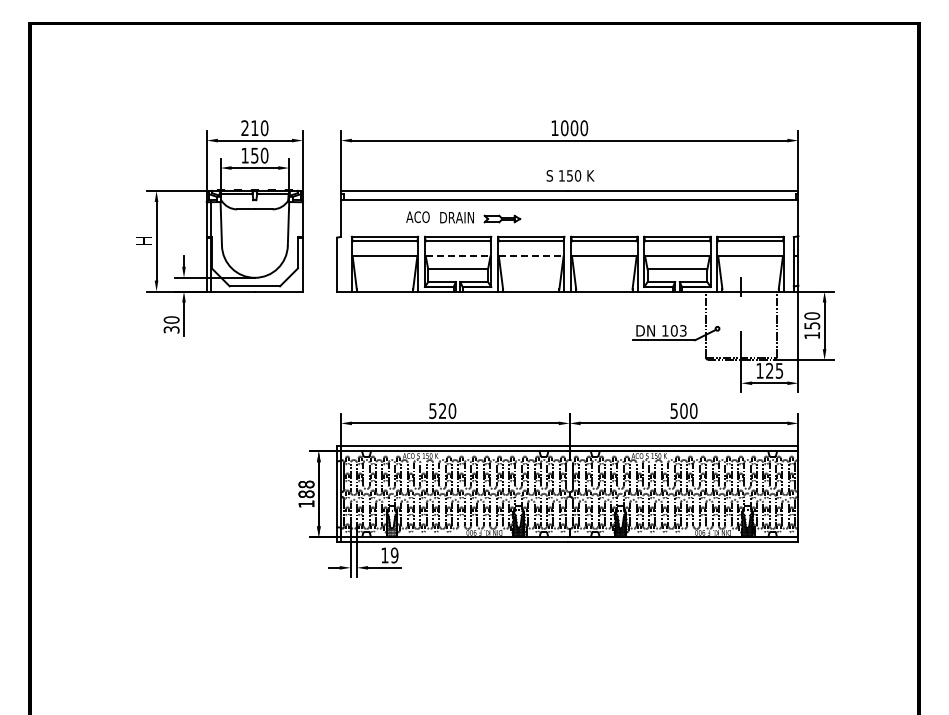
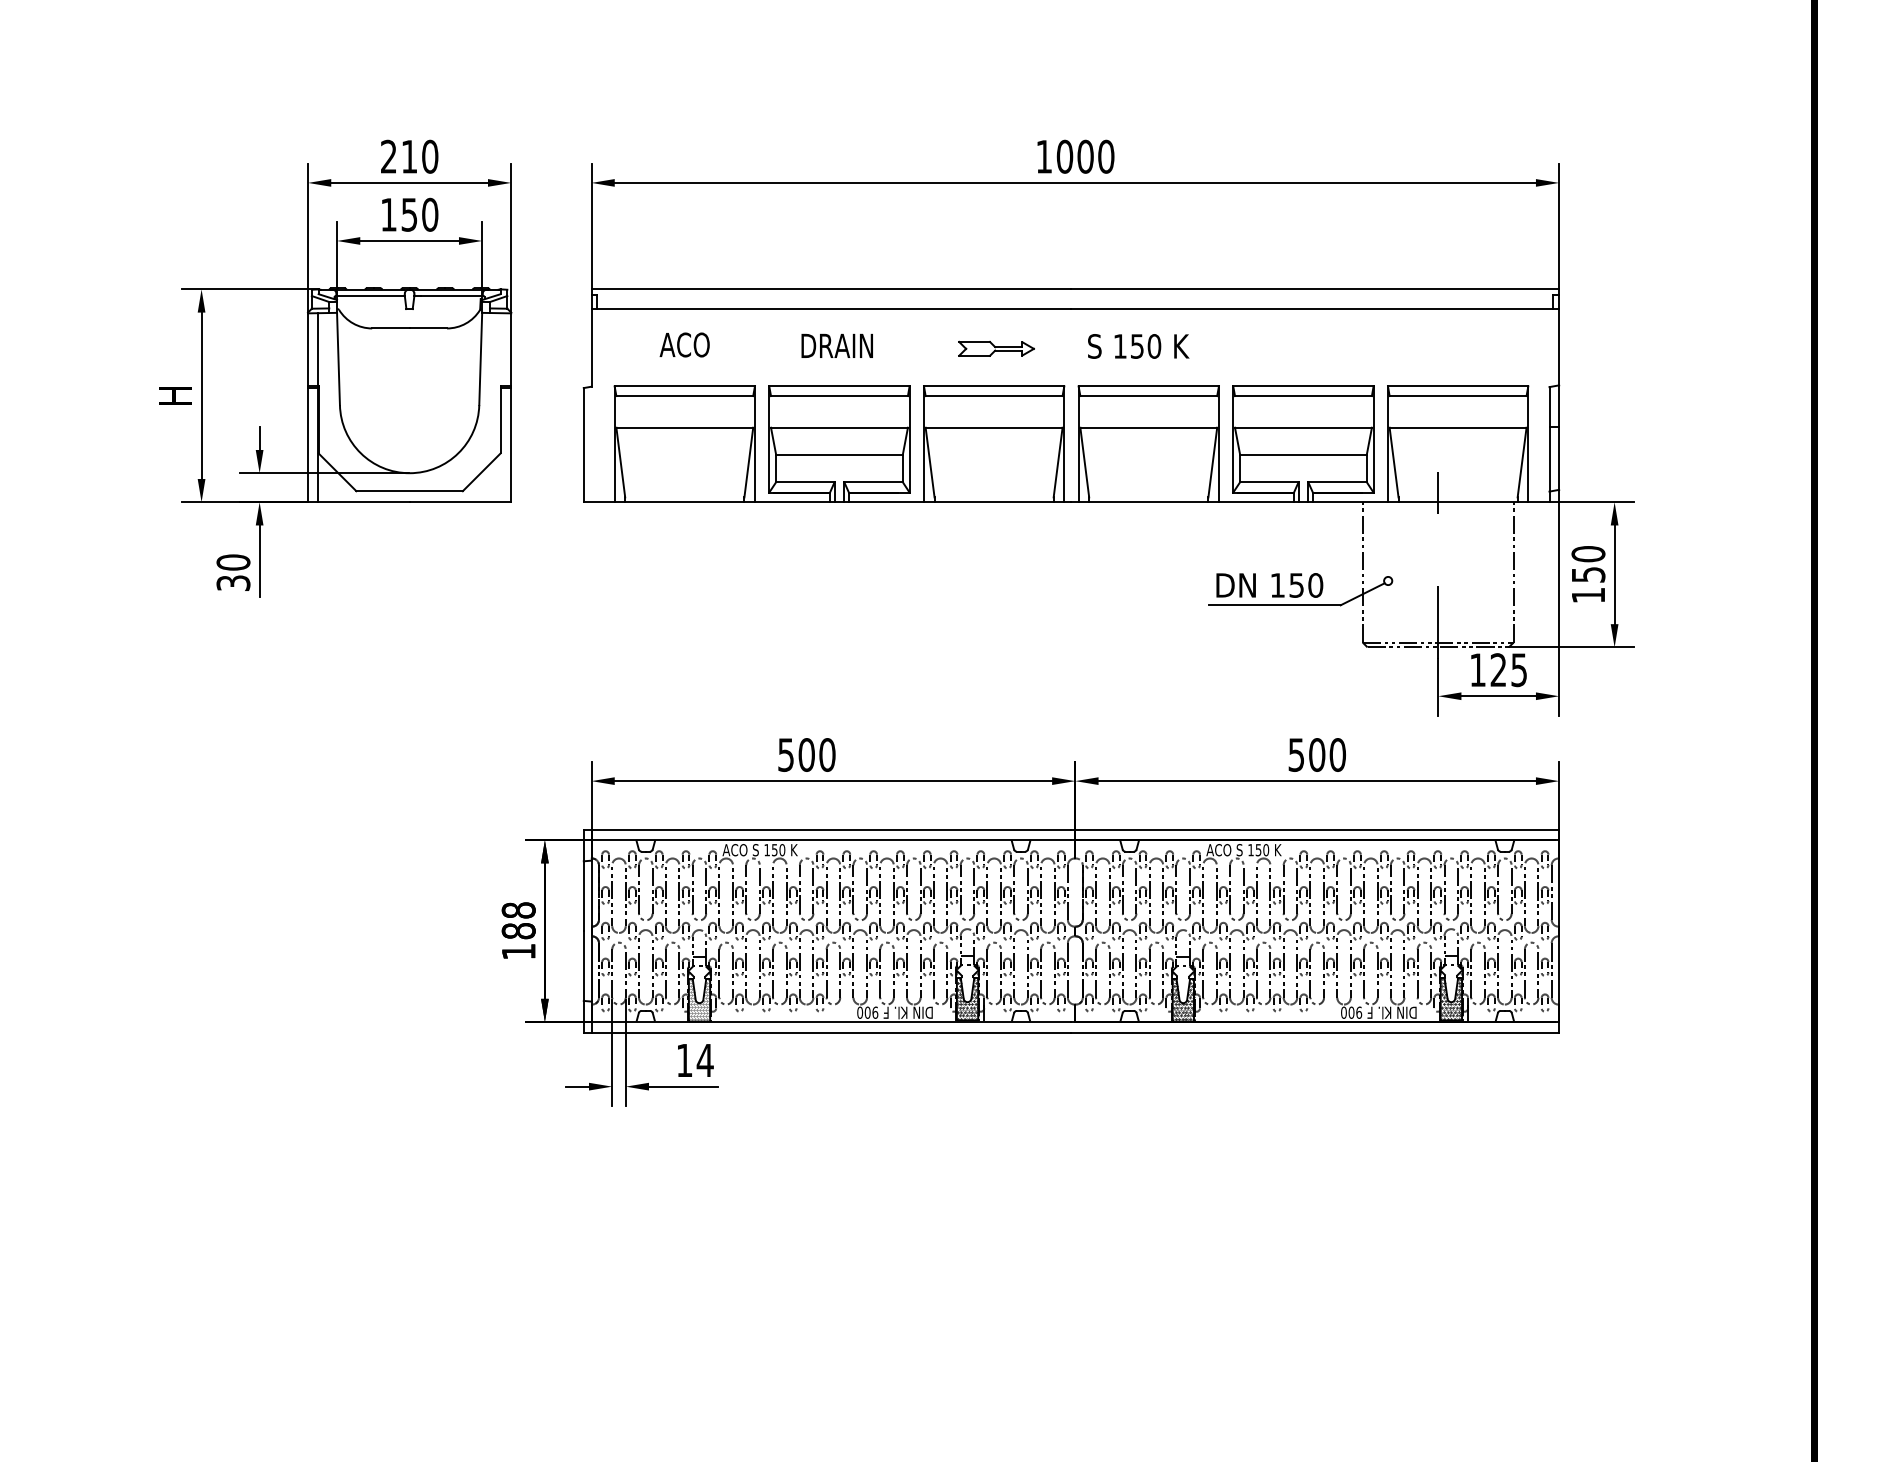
text: (570, 175) -> (1138, 345), moved
text: (417, 217) -> (683, 345), moved
part: (502, 218) -> (996, 347), moved
line: (458, 256) -> (840, 428), dashed -> solid
line: (531, 256) -> (994, 428), dashed -> solid
text: (678, 330) -> (1305, 584), 103 -> 150
text: (442, 410) -> (806, 753), 520 -> 500
text: (394, 555) -> (704, 1060), 19 -> 14

